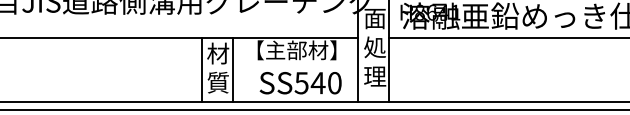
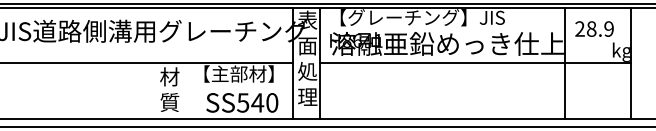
line: (201, 70) -> (155, 91), removed
line: (232, 70) -> (182, 91), removed

